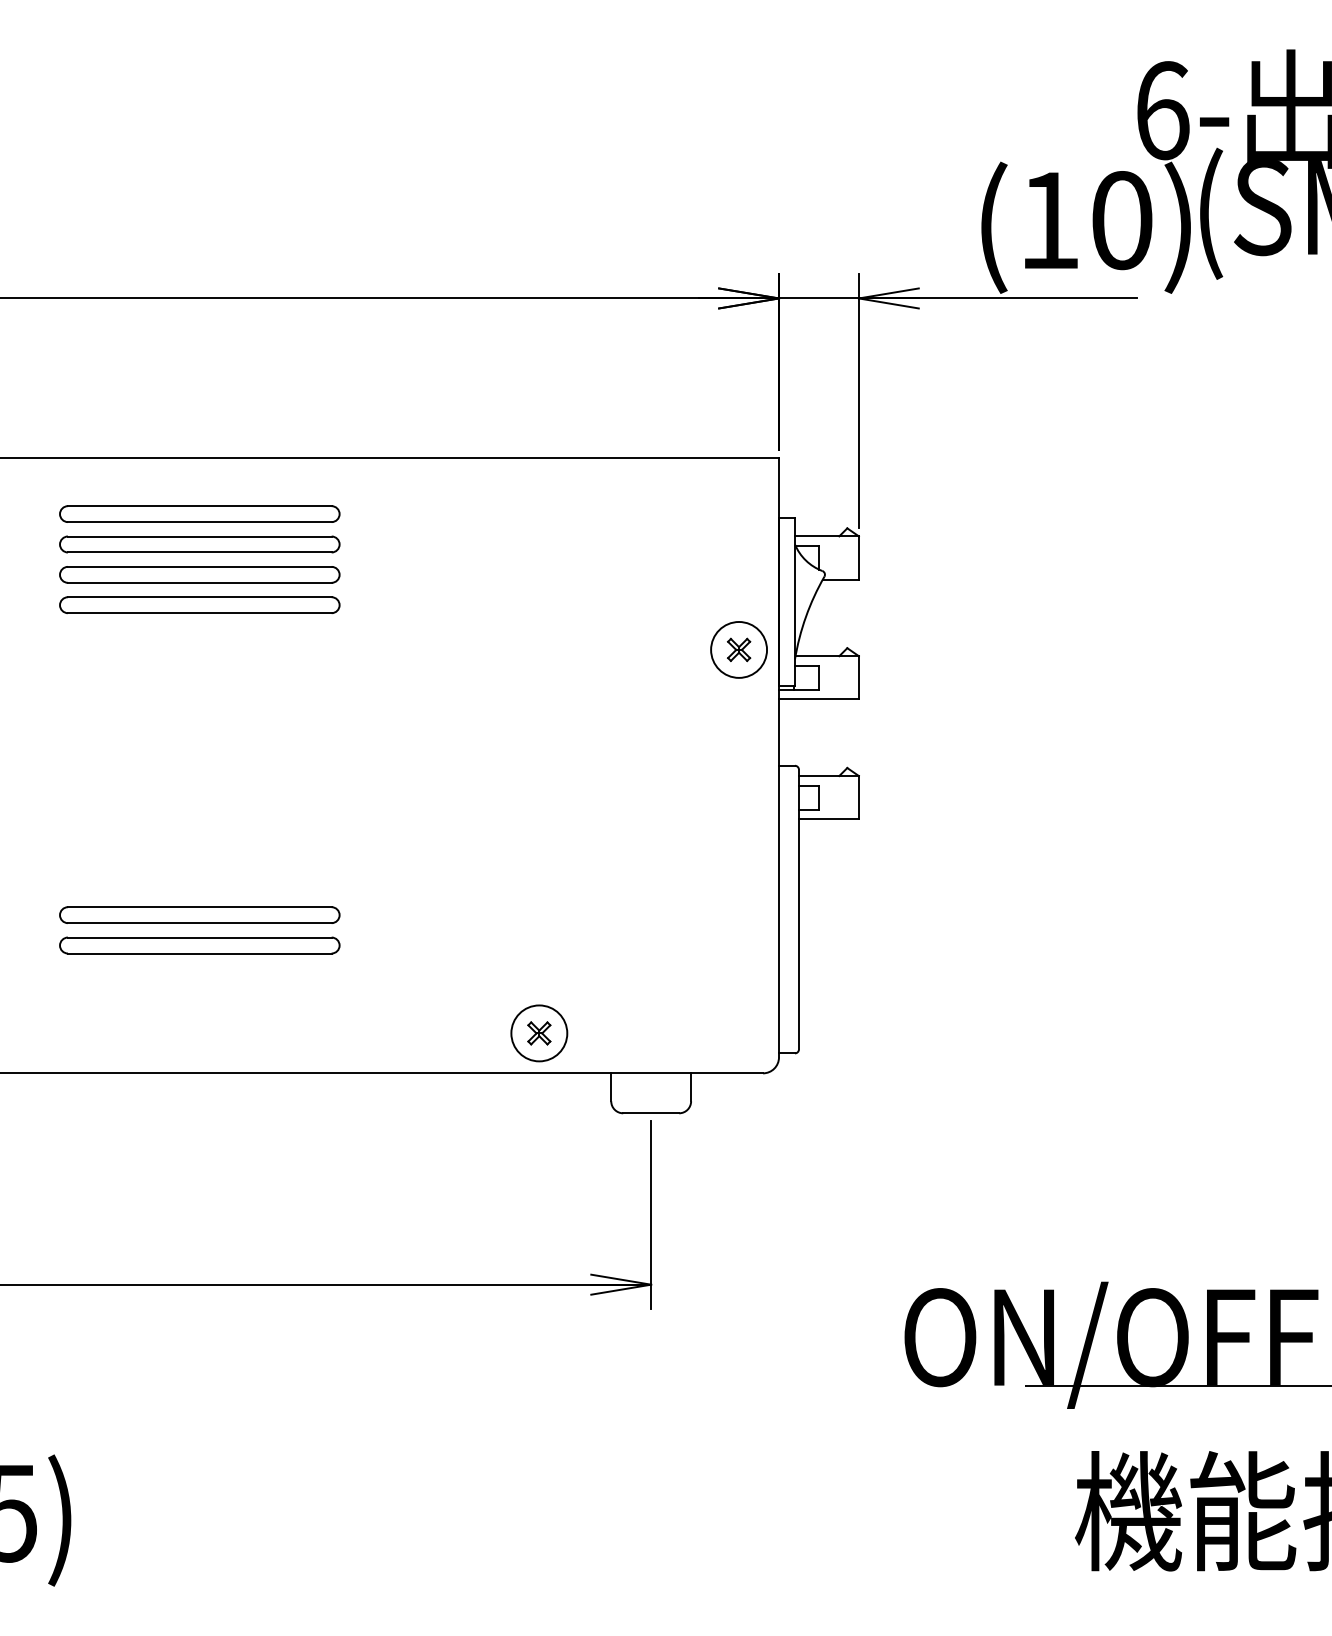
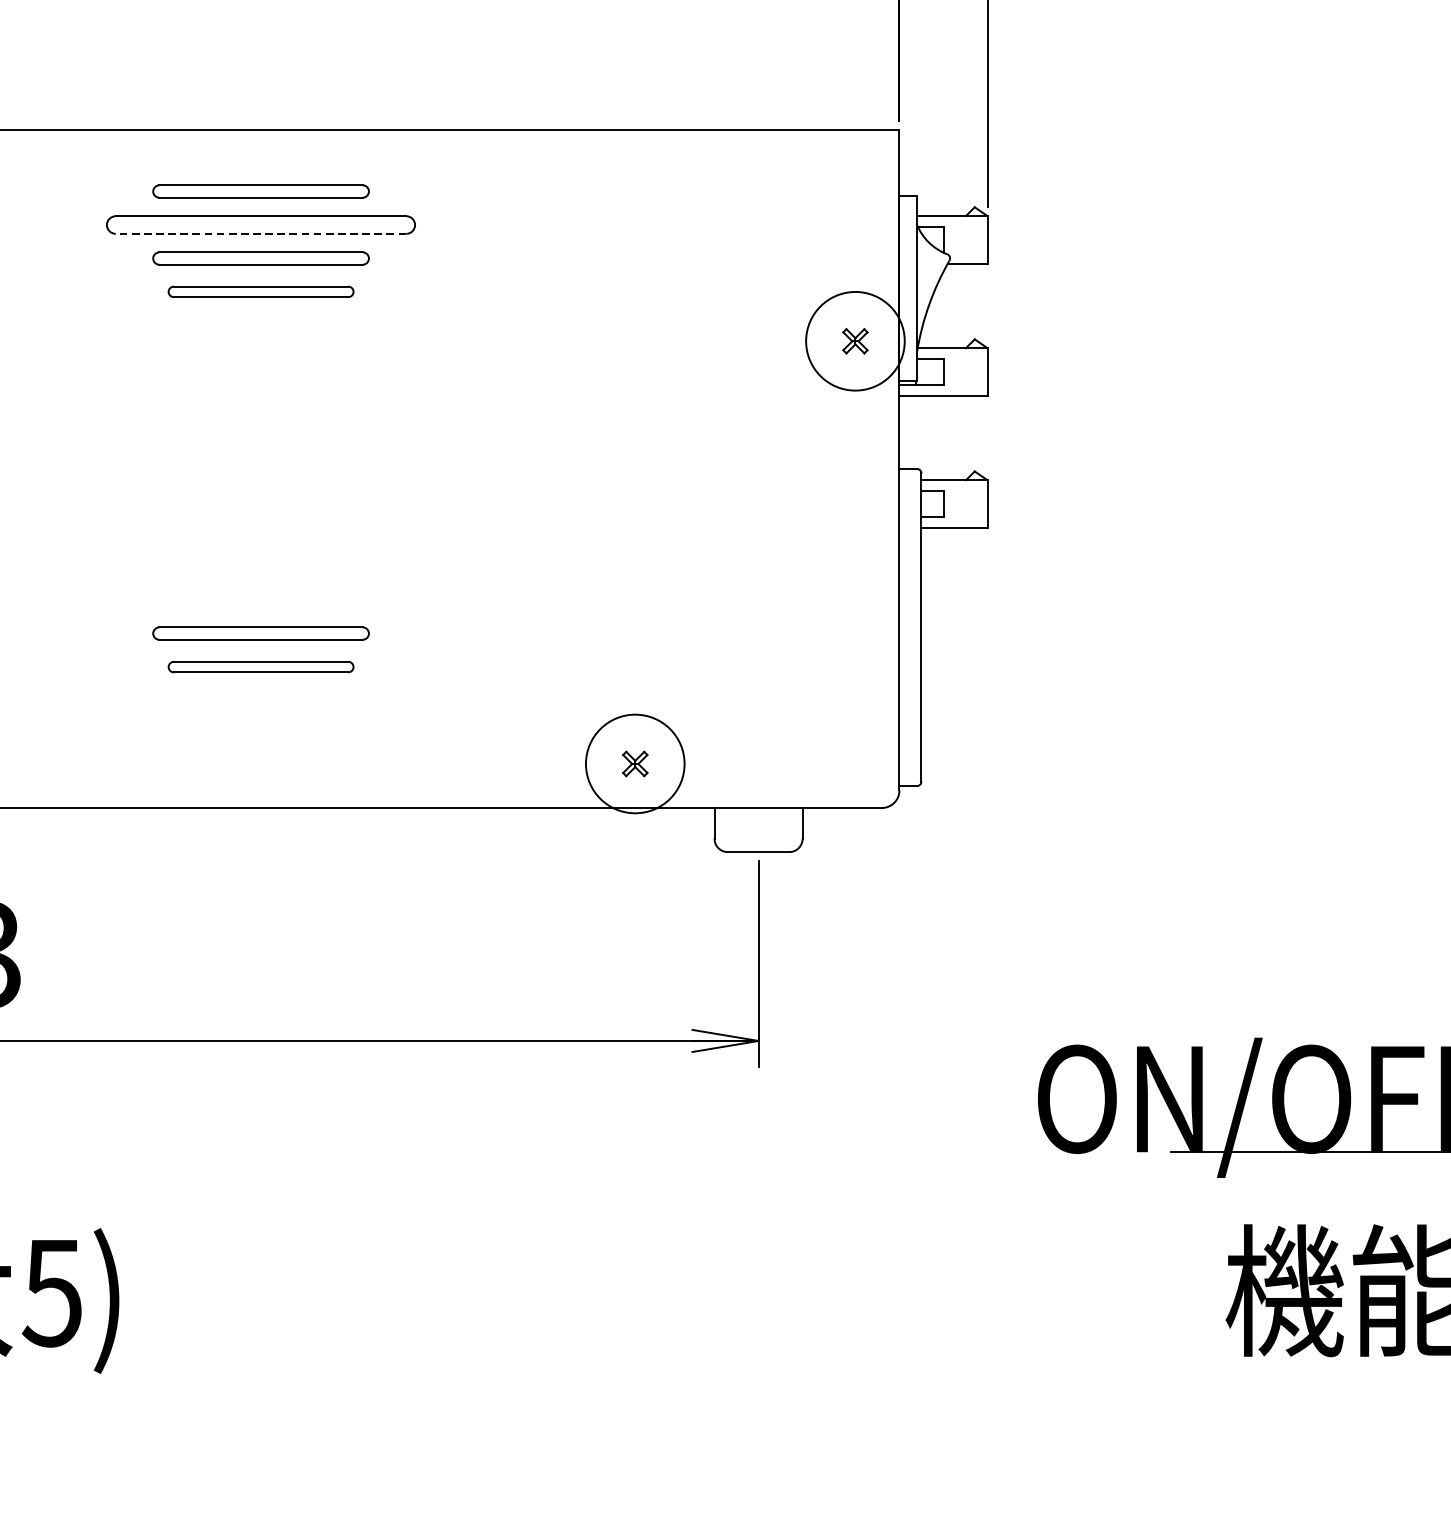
part: (199, 513) -> (260, 190), size x0.7
line: (199, 552) -> (260, 233), solid -> dashed
part: (199, 574) -> (260, 258), size x0.7
part: (199, 604) -> (260, 291), size x0.6
circle: (739, 649) -> (855, 340), size x1.6
part: (199, 914) -> (260, 632), size x0.7
part: (199, 945) -> (260, 667), size x0.6
circle: (539, 1033) -> (635, 764), size x1.6

